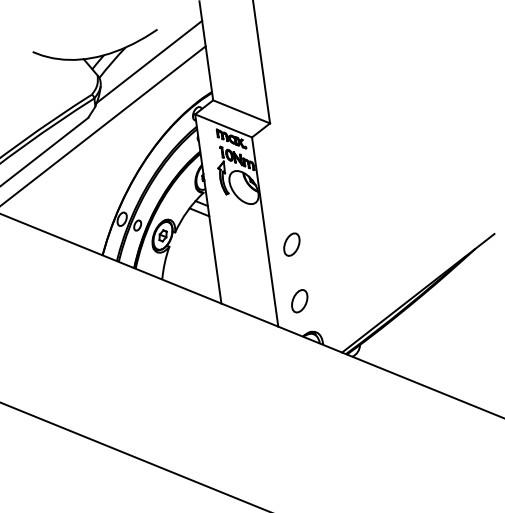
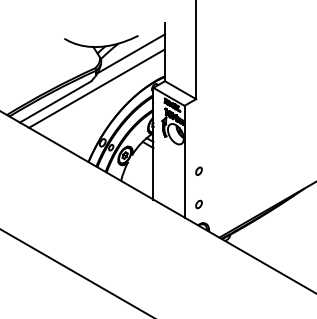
part: (291, 245) -> (198, 171), size x0.6
part: (298, 301) -> (198, 204), size x0.6

